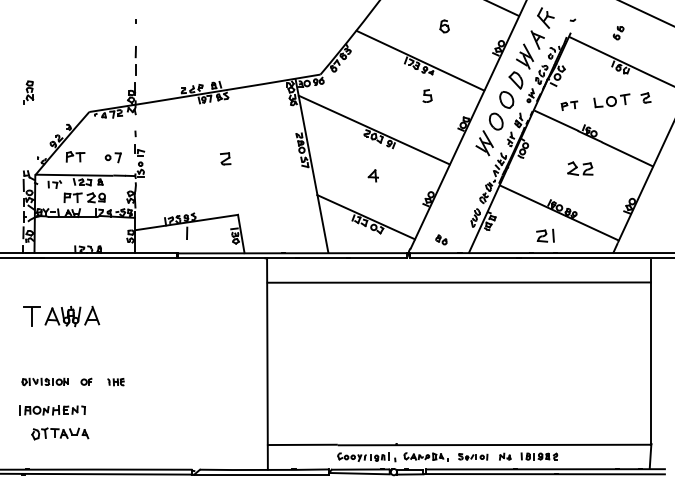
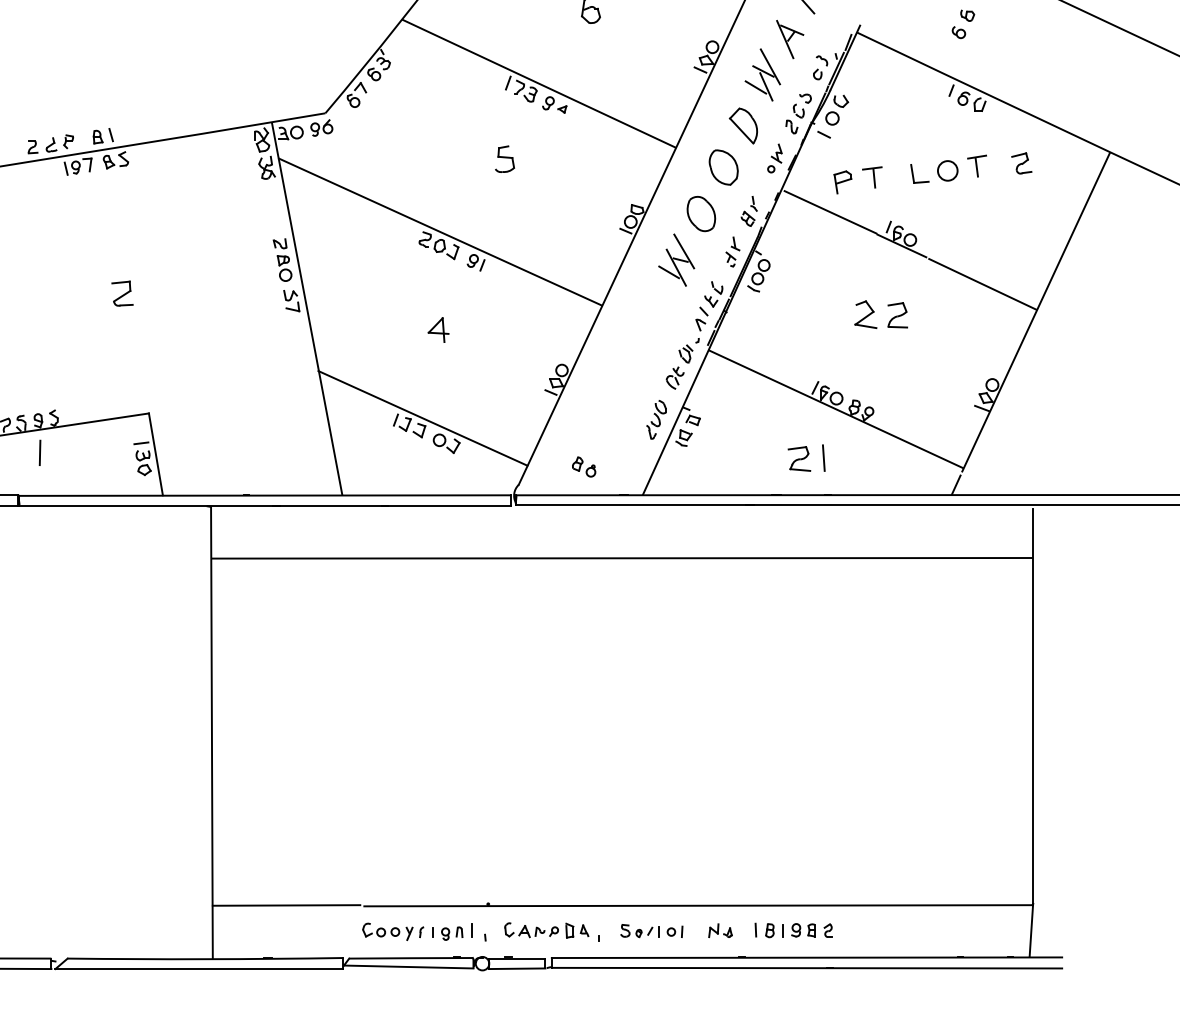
part: (427, 95) -> (505, 158), moved
part: (569, 105) -> (858, 179), size x1.43

